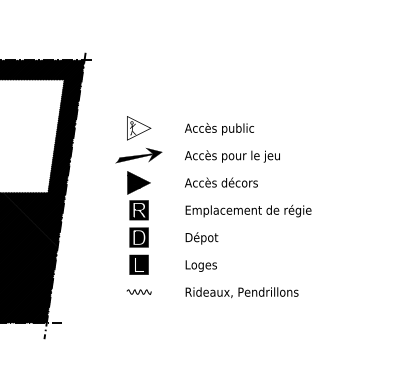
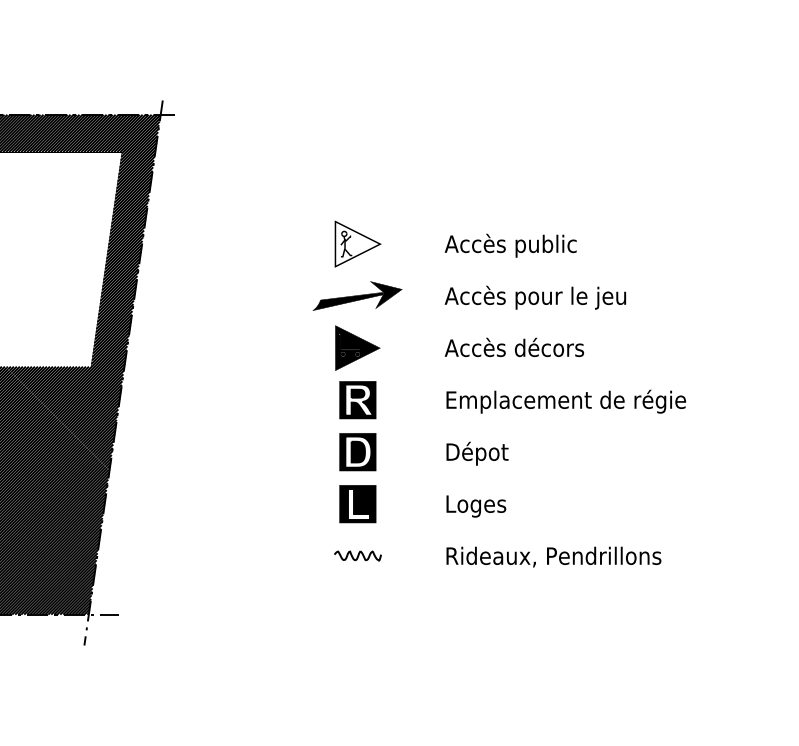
part: (213, 207) -> (499, 394), moved

